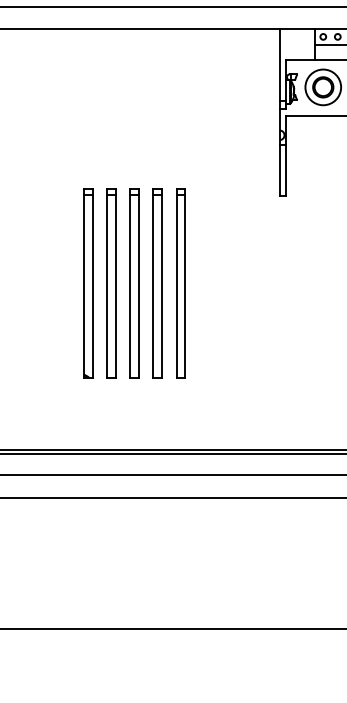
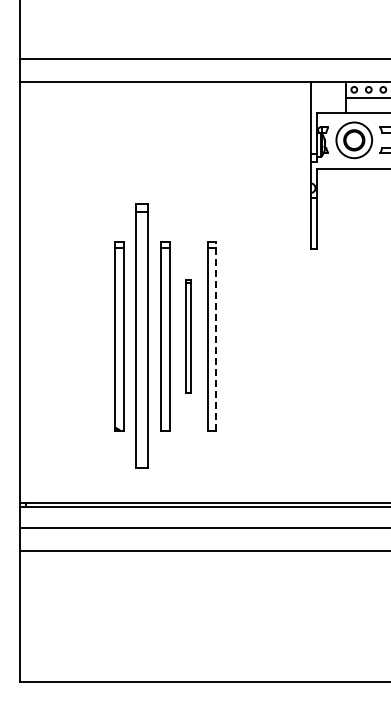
line: (185, 282) -> (216, 335), solid -> dashed
part: (111, 283) -> (142, 336), size x1.4
part: (157, 283) -> (188, 336), size x0.6

